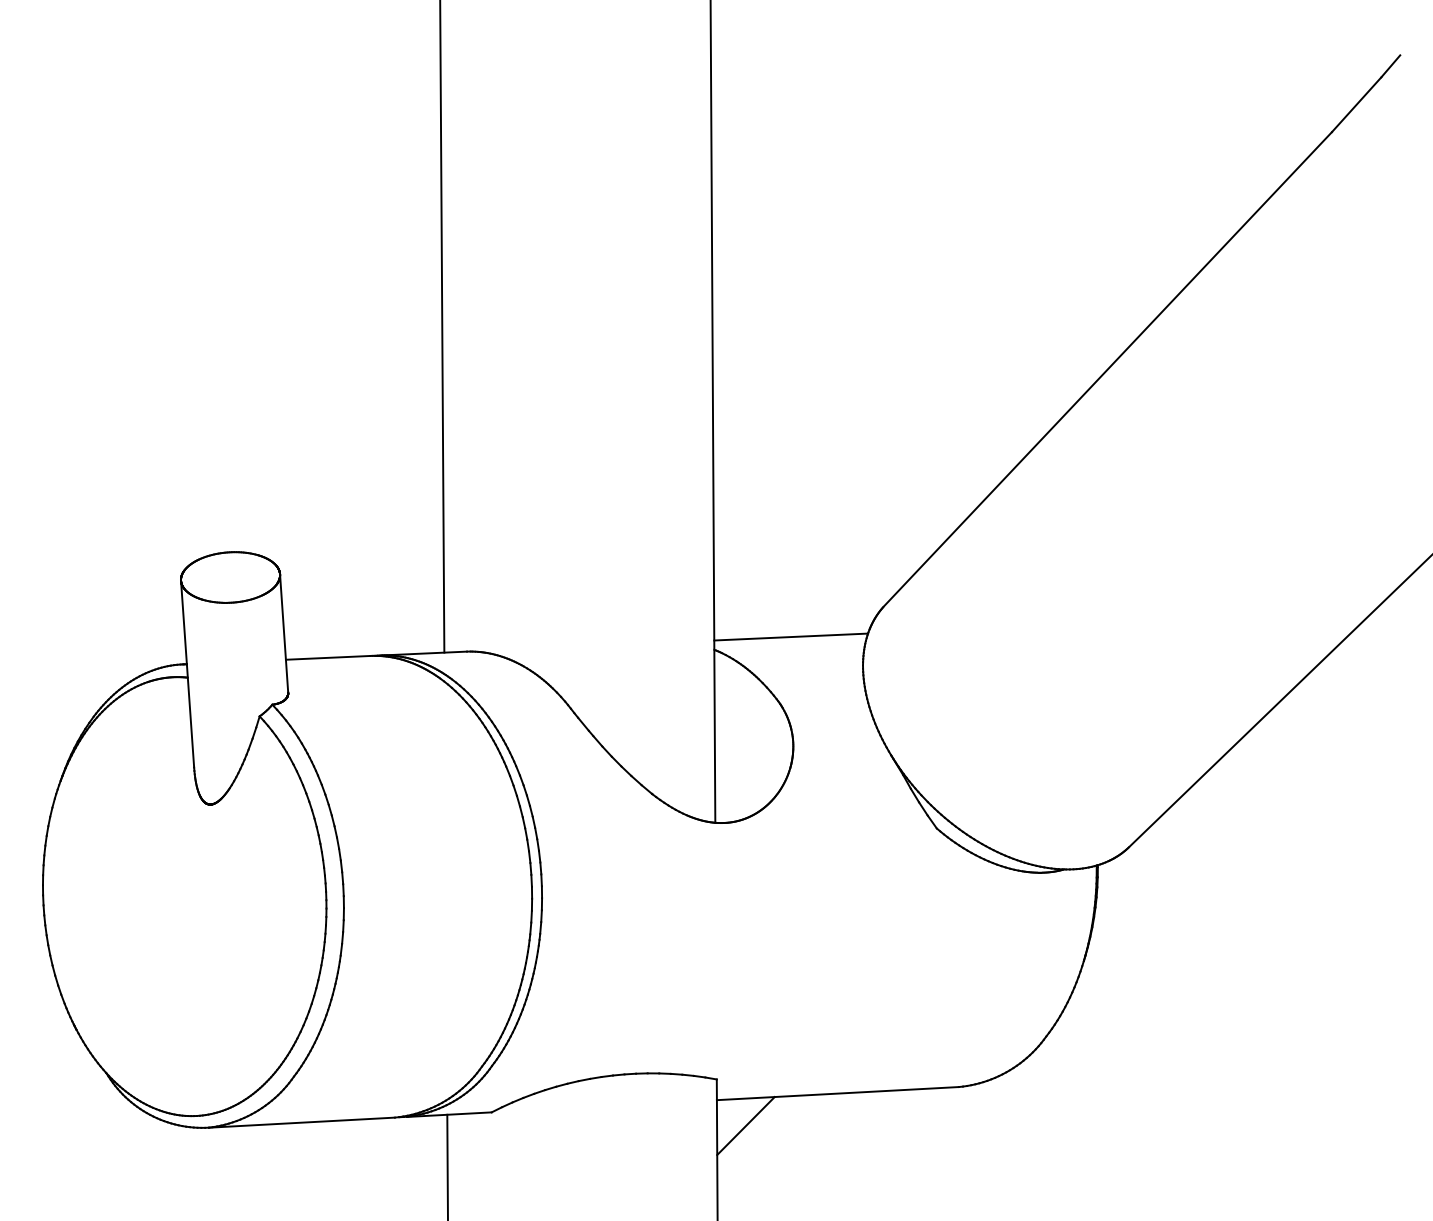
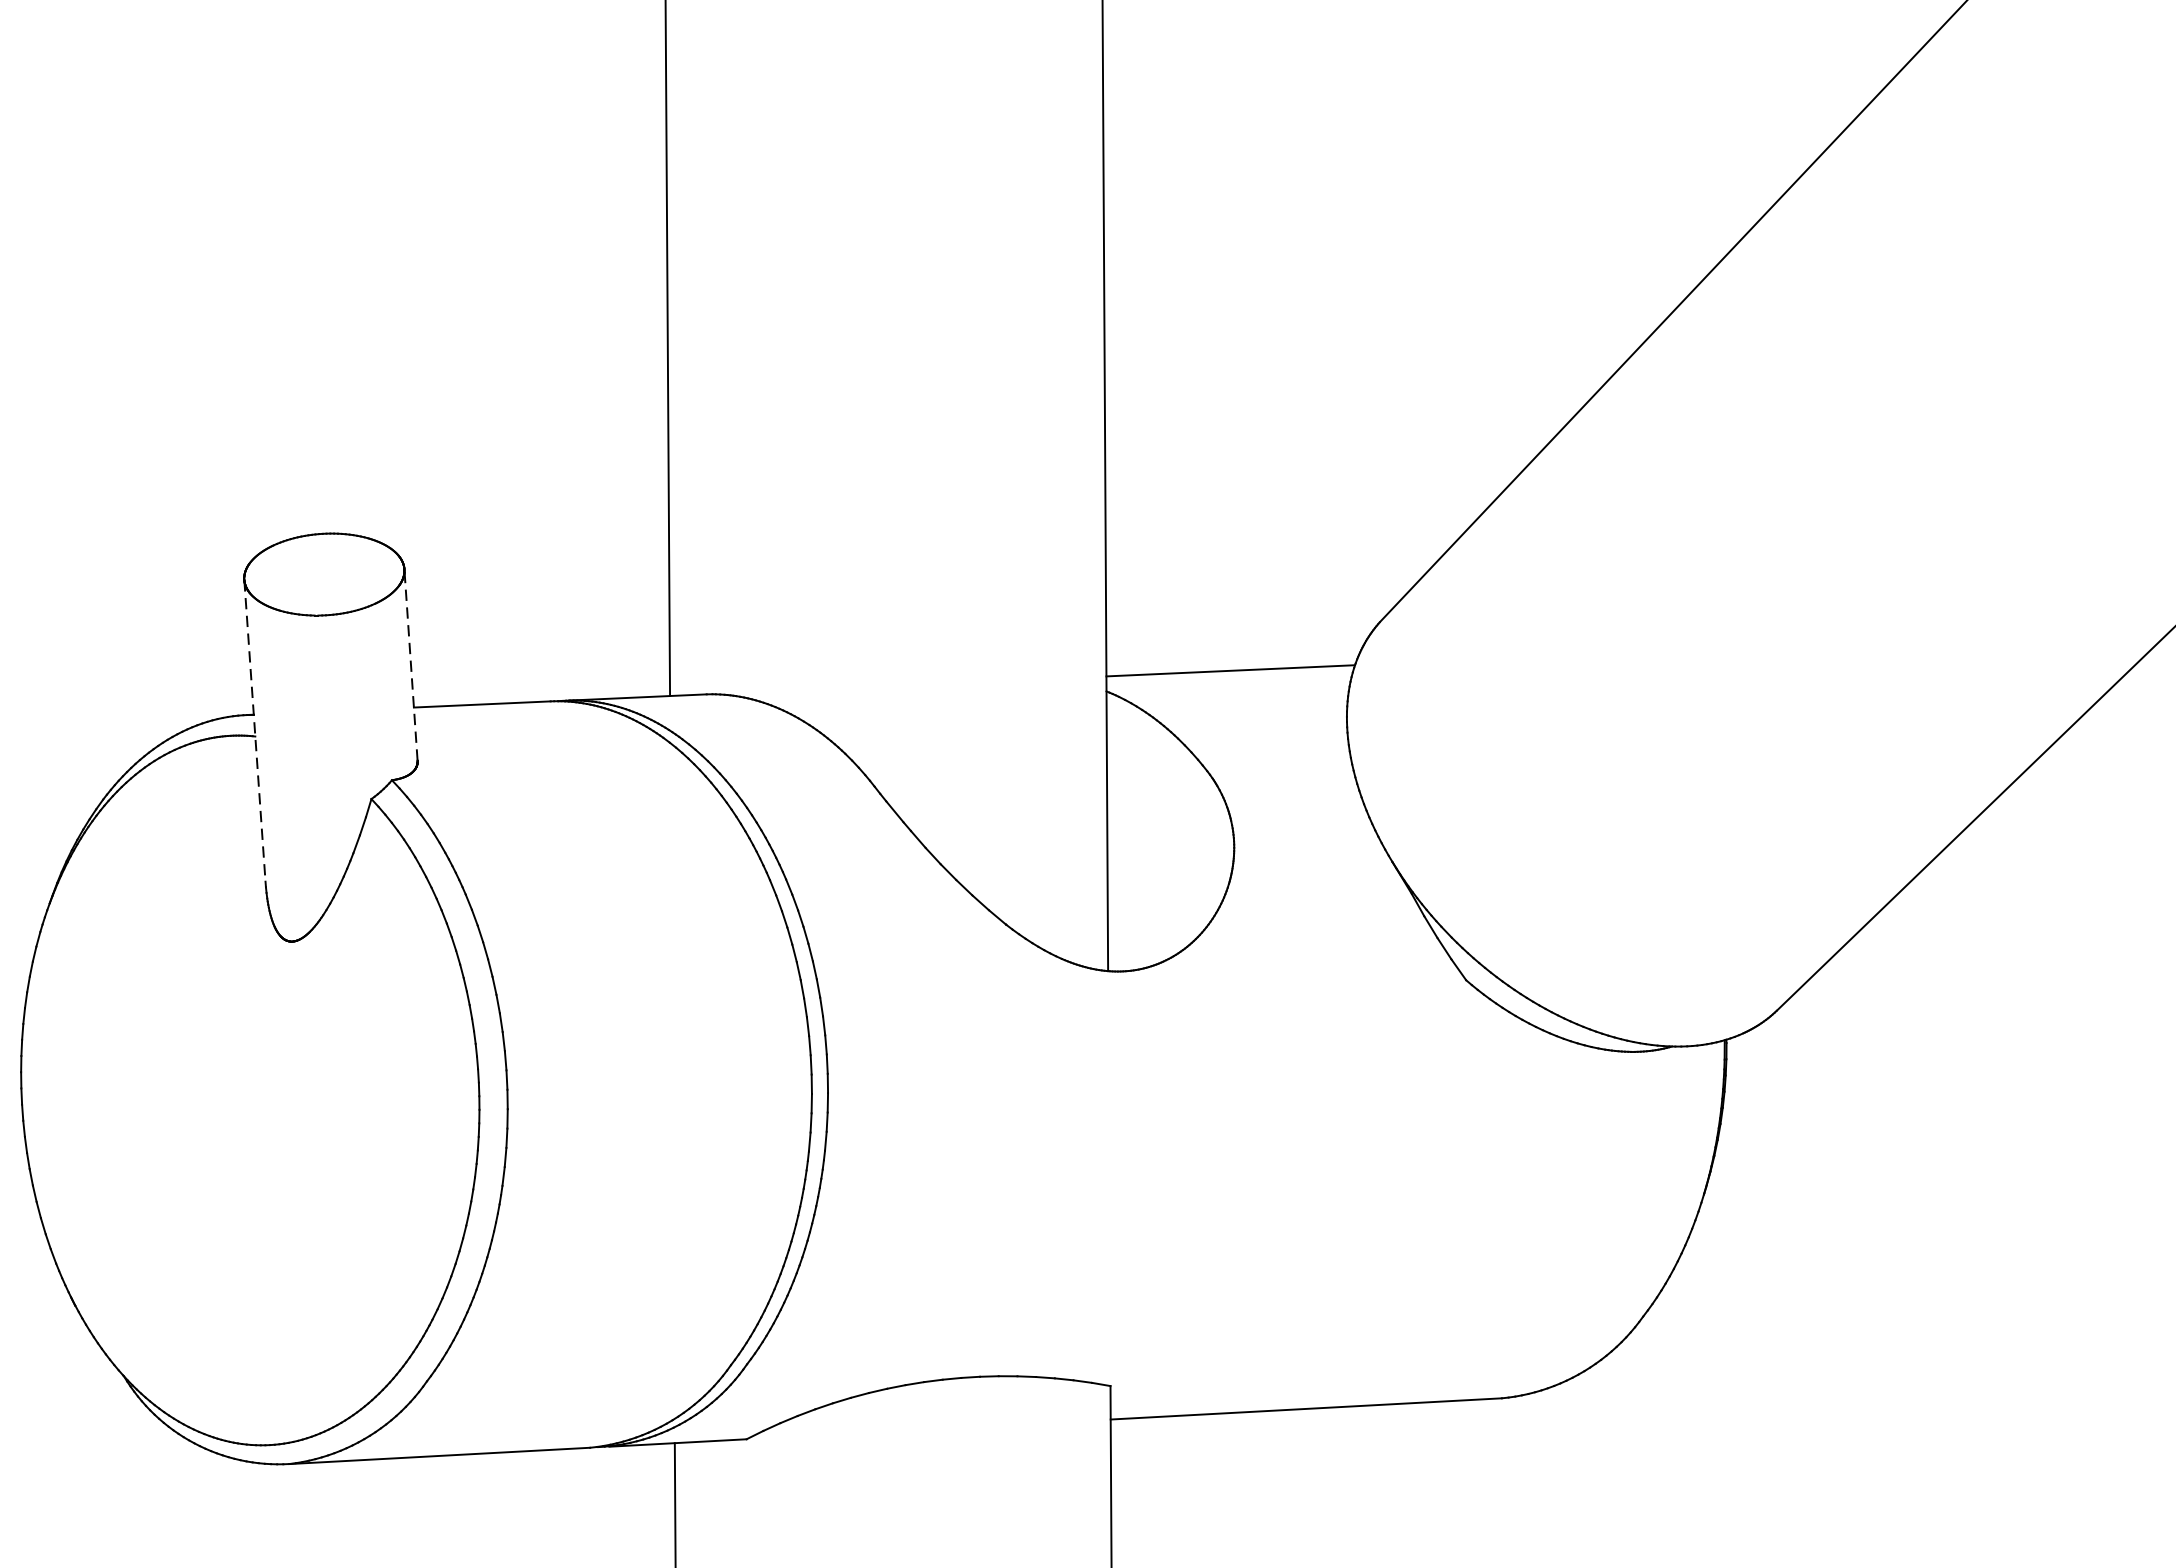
line: (284, 633) -> (411, 665), solid -> dashed
line: (187, 674) -> (254, 731), solid -> dashed
line: (745, 1126) -> (1156, 1462), removed

